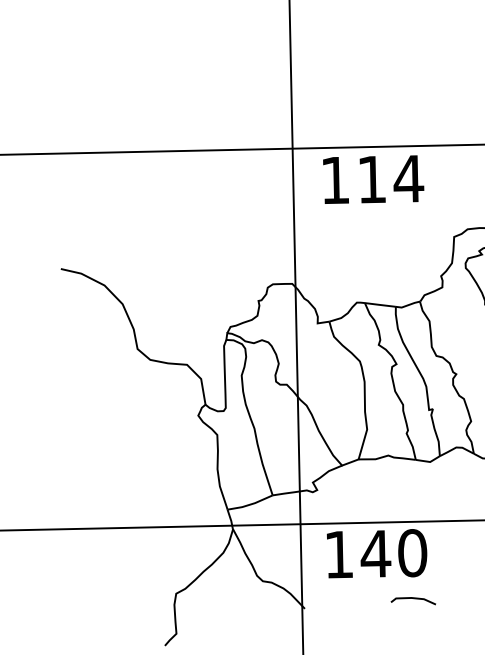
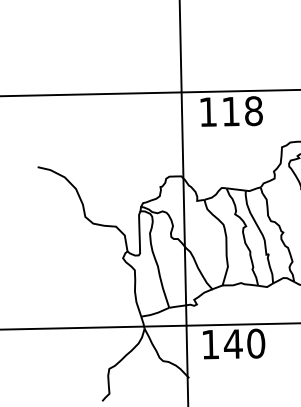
text: (408, 179) -> (253, 111), 114 -> 118
line: (413, 599) -> (256, 372), removed

